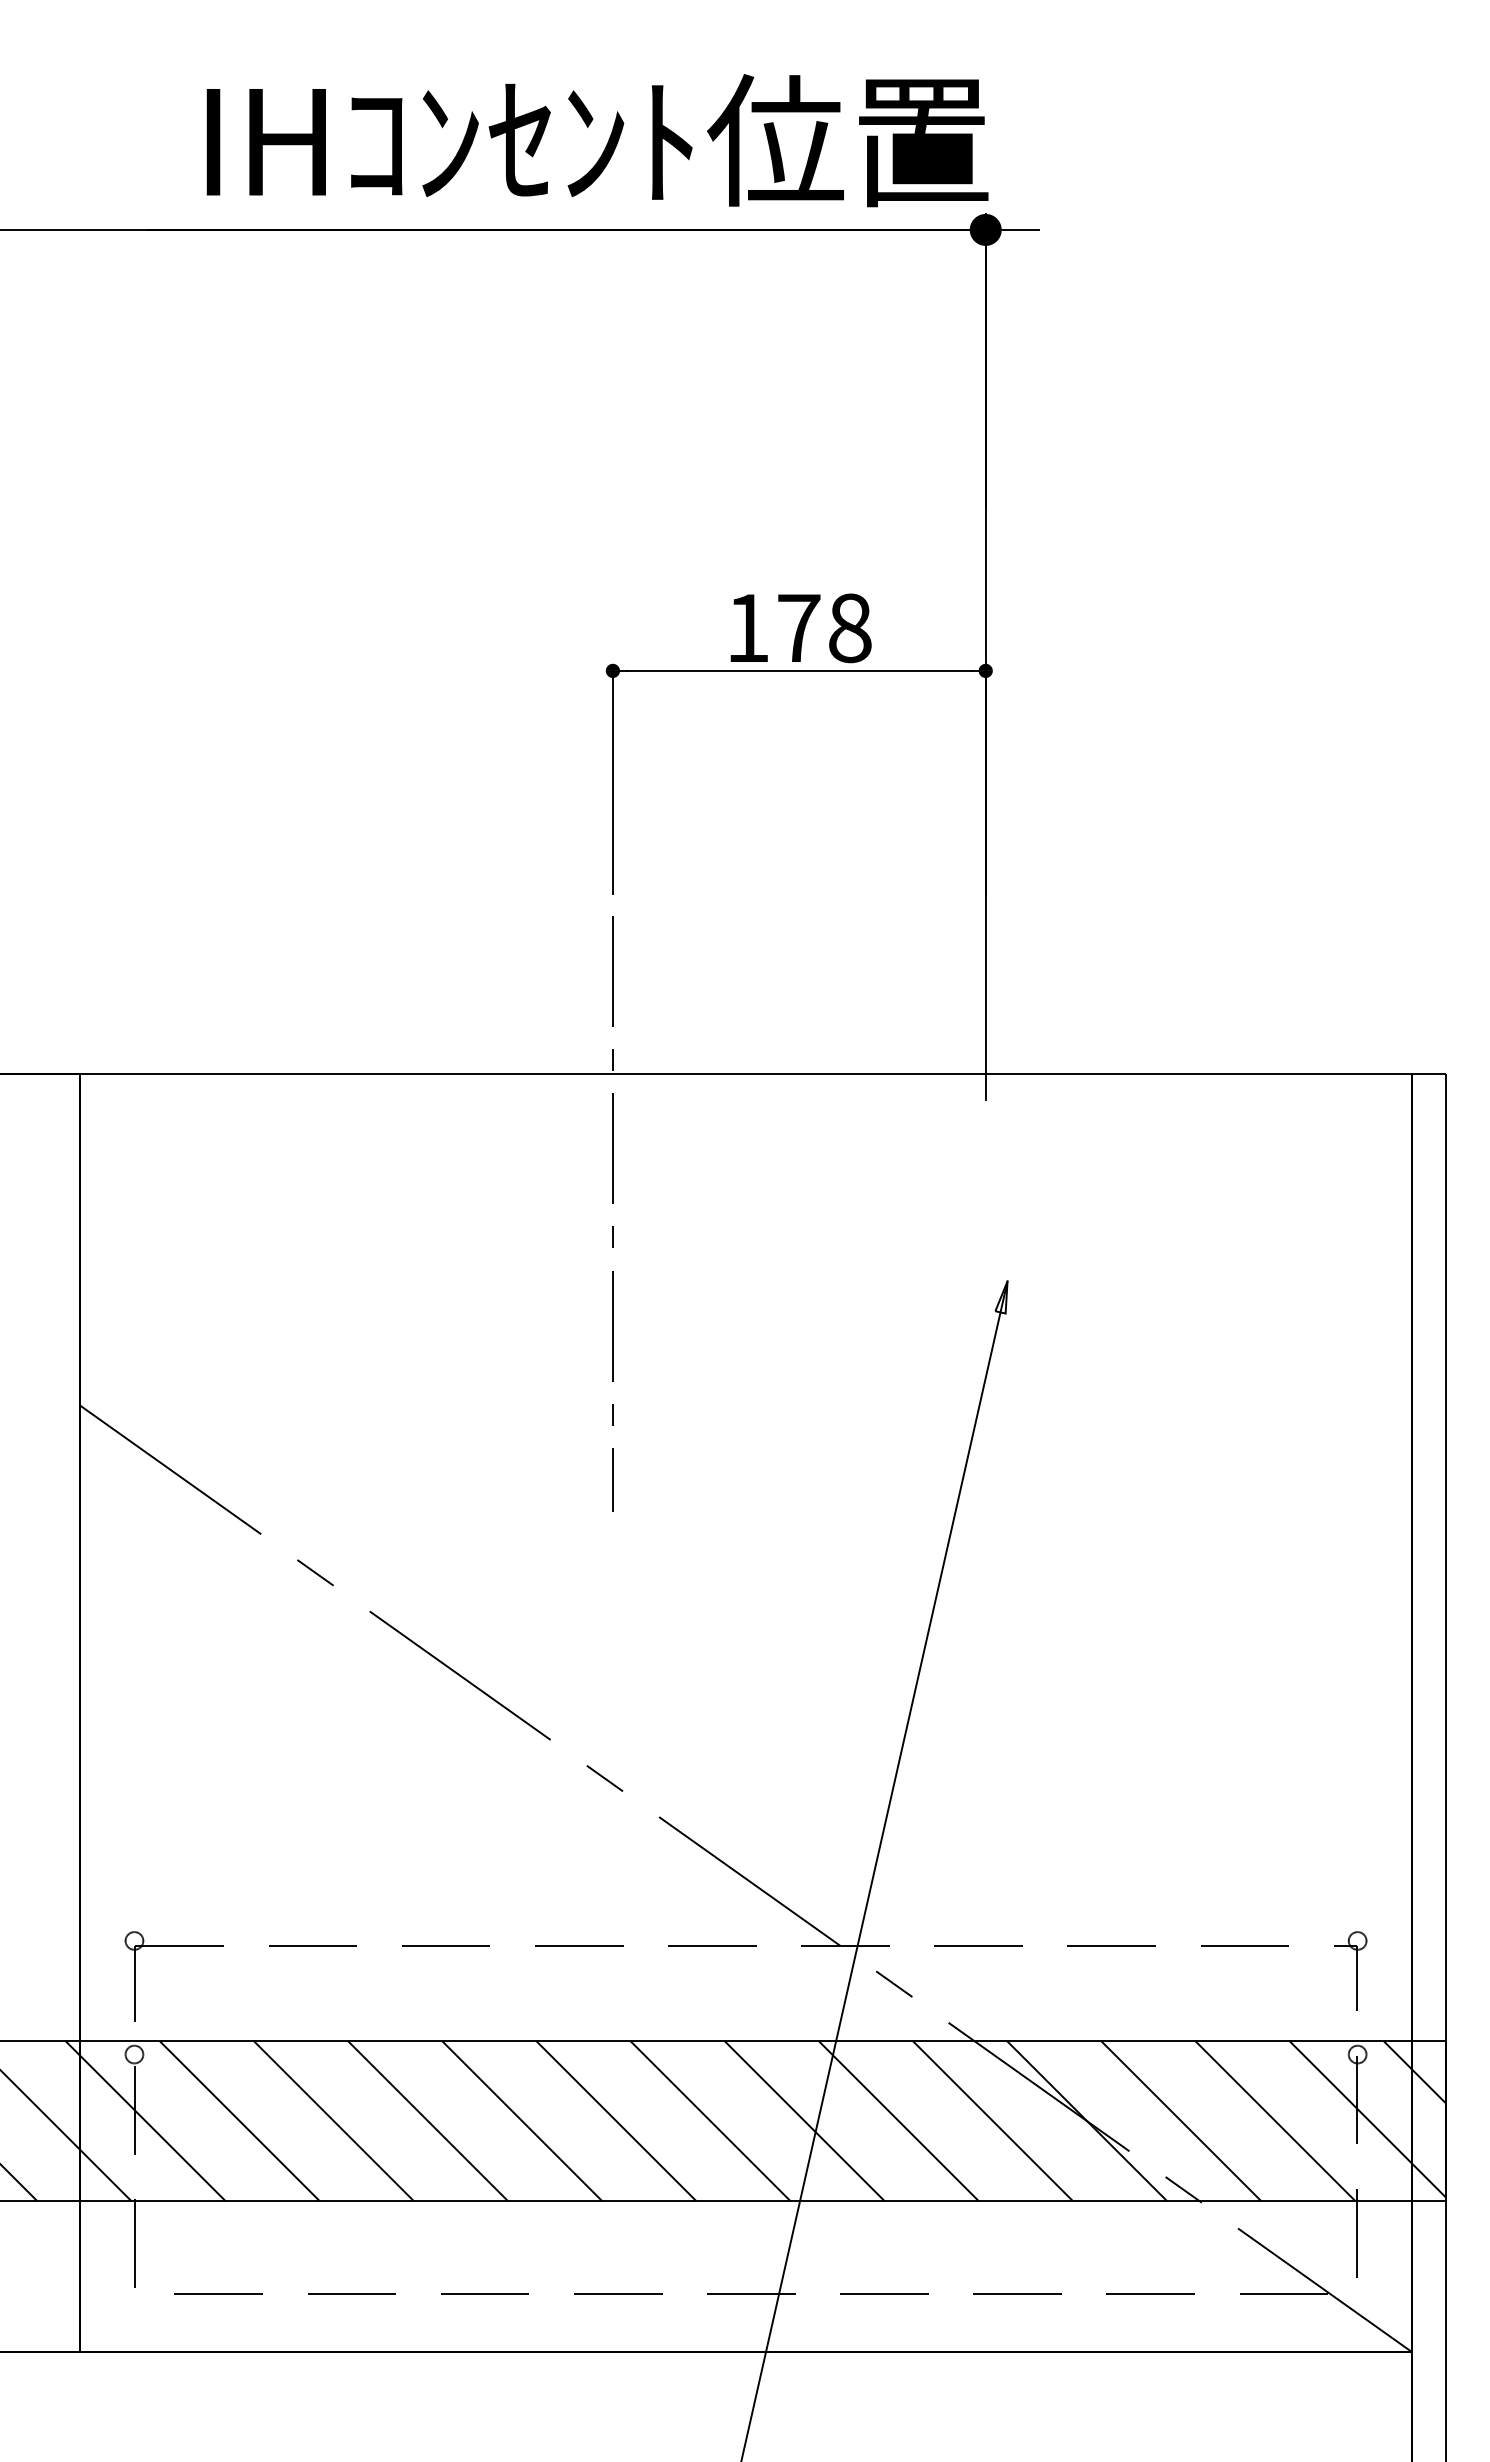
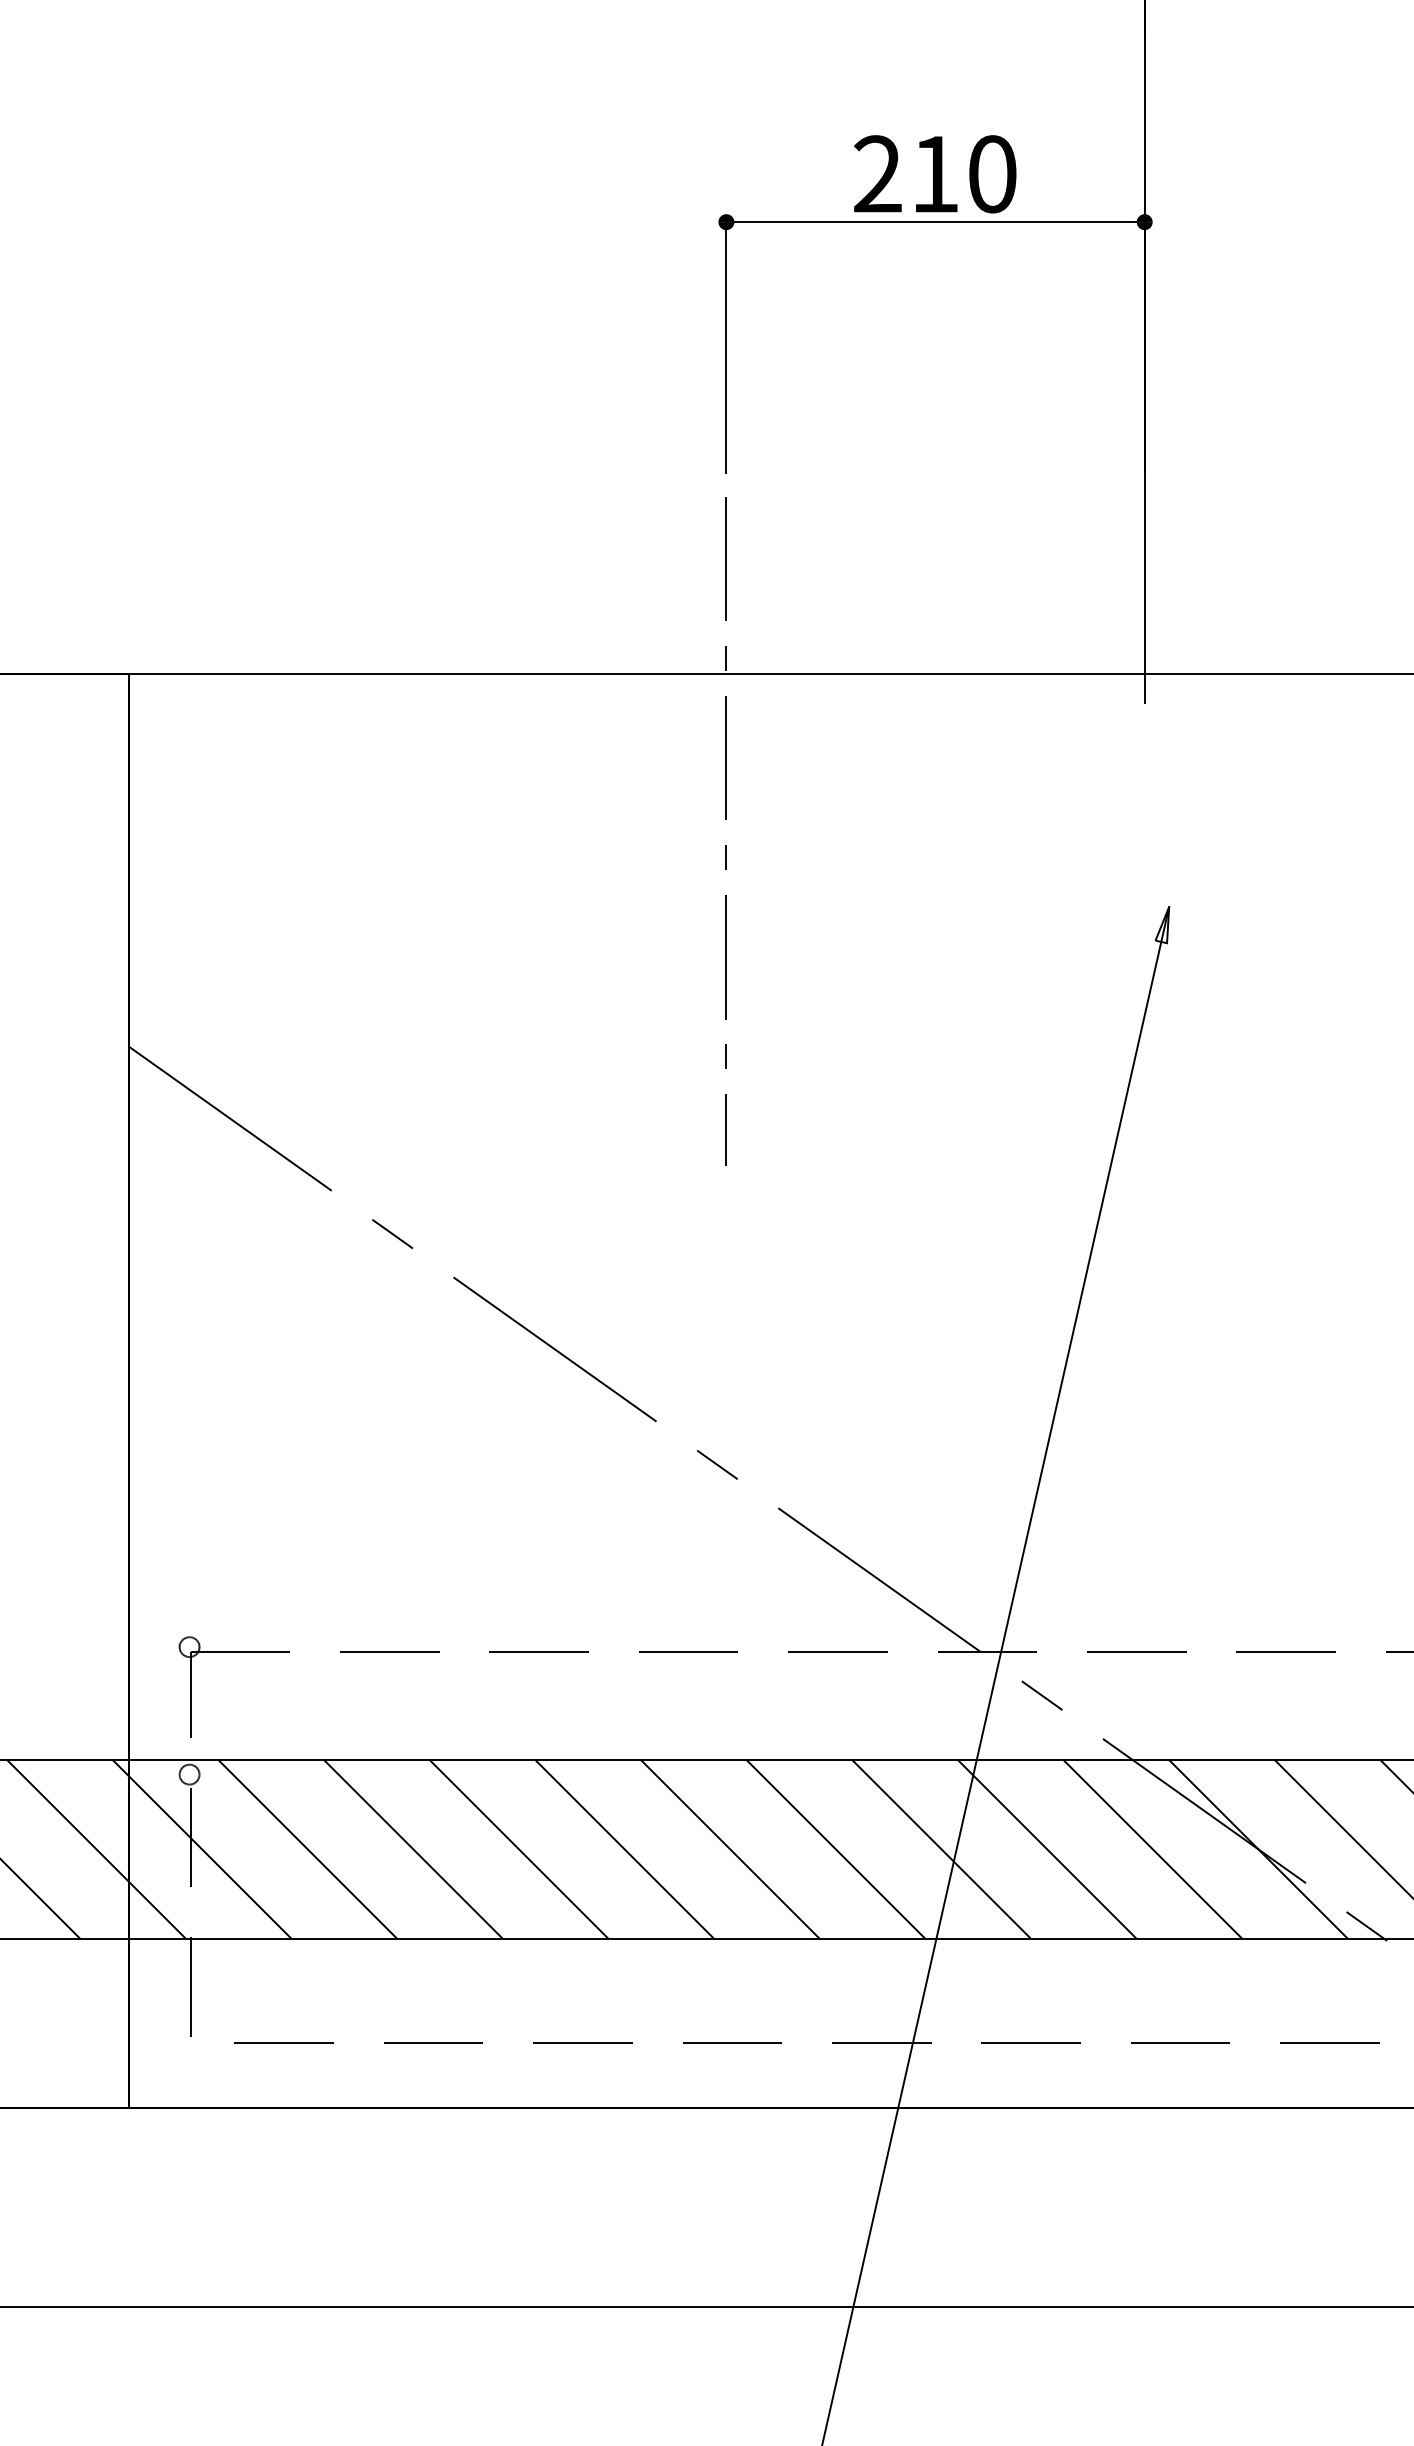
text: (798, 627) -> (934, 173), 178 -> 210

